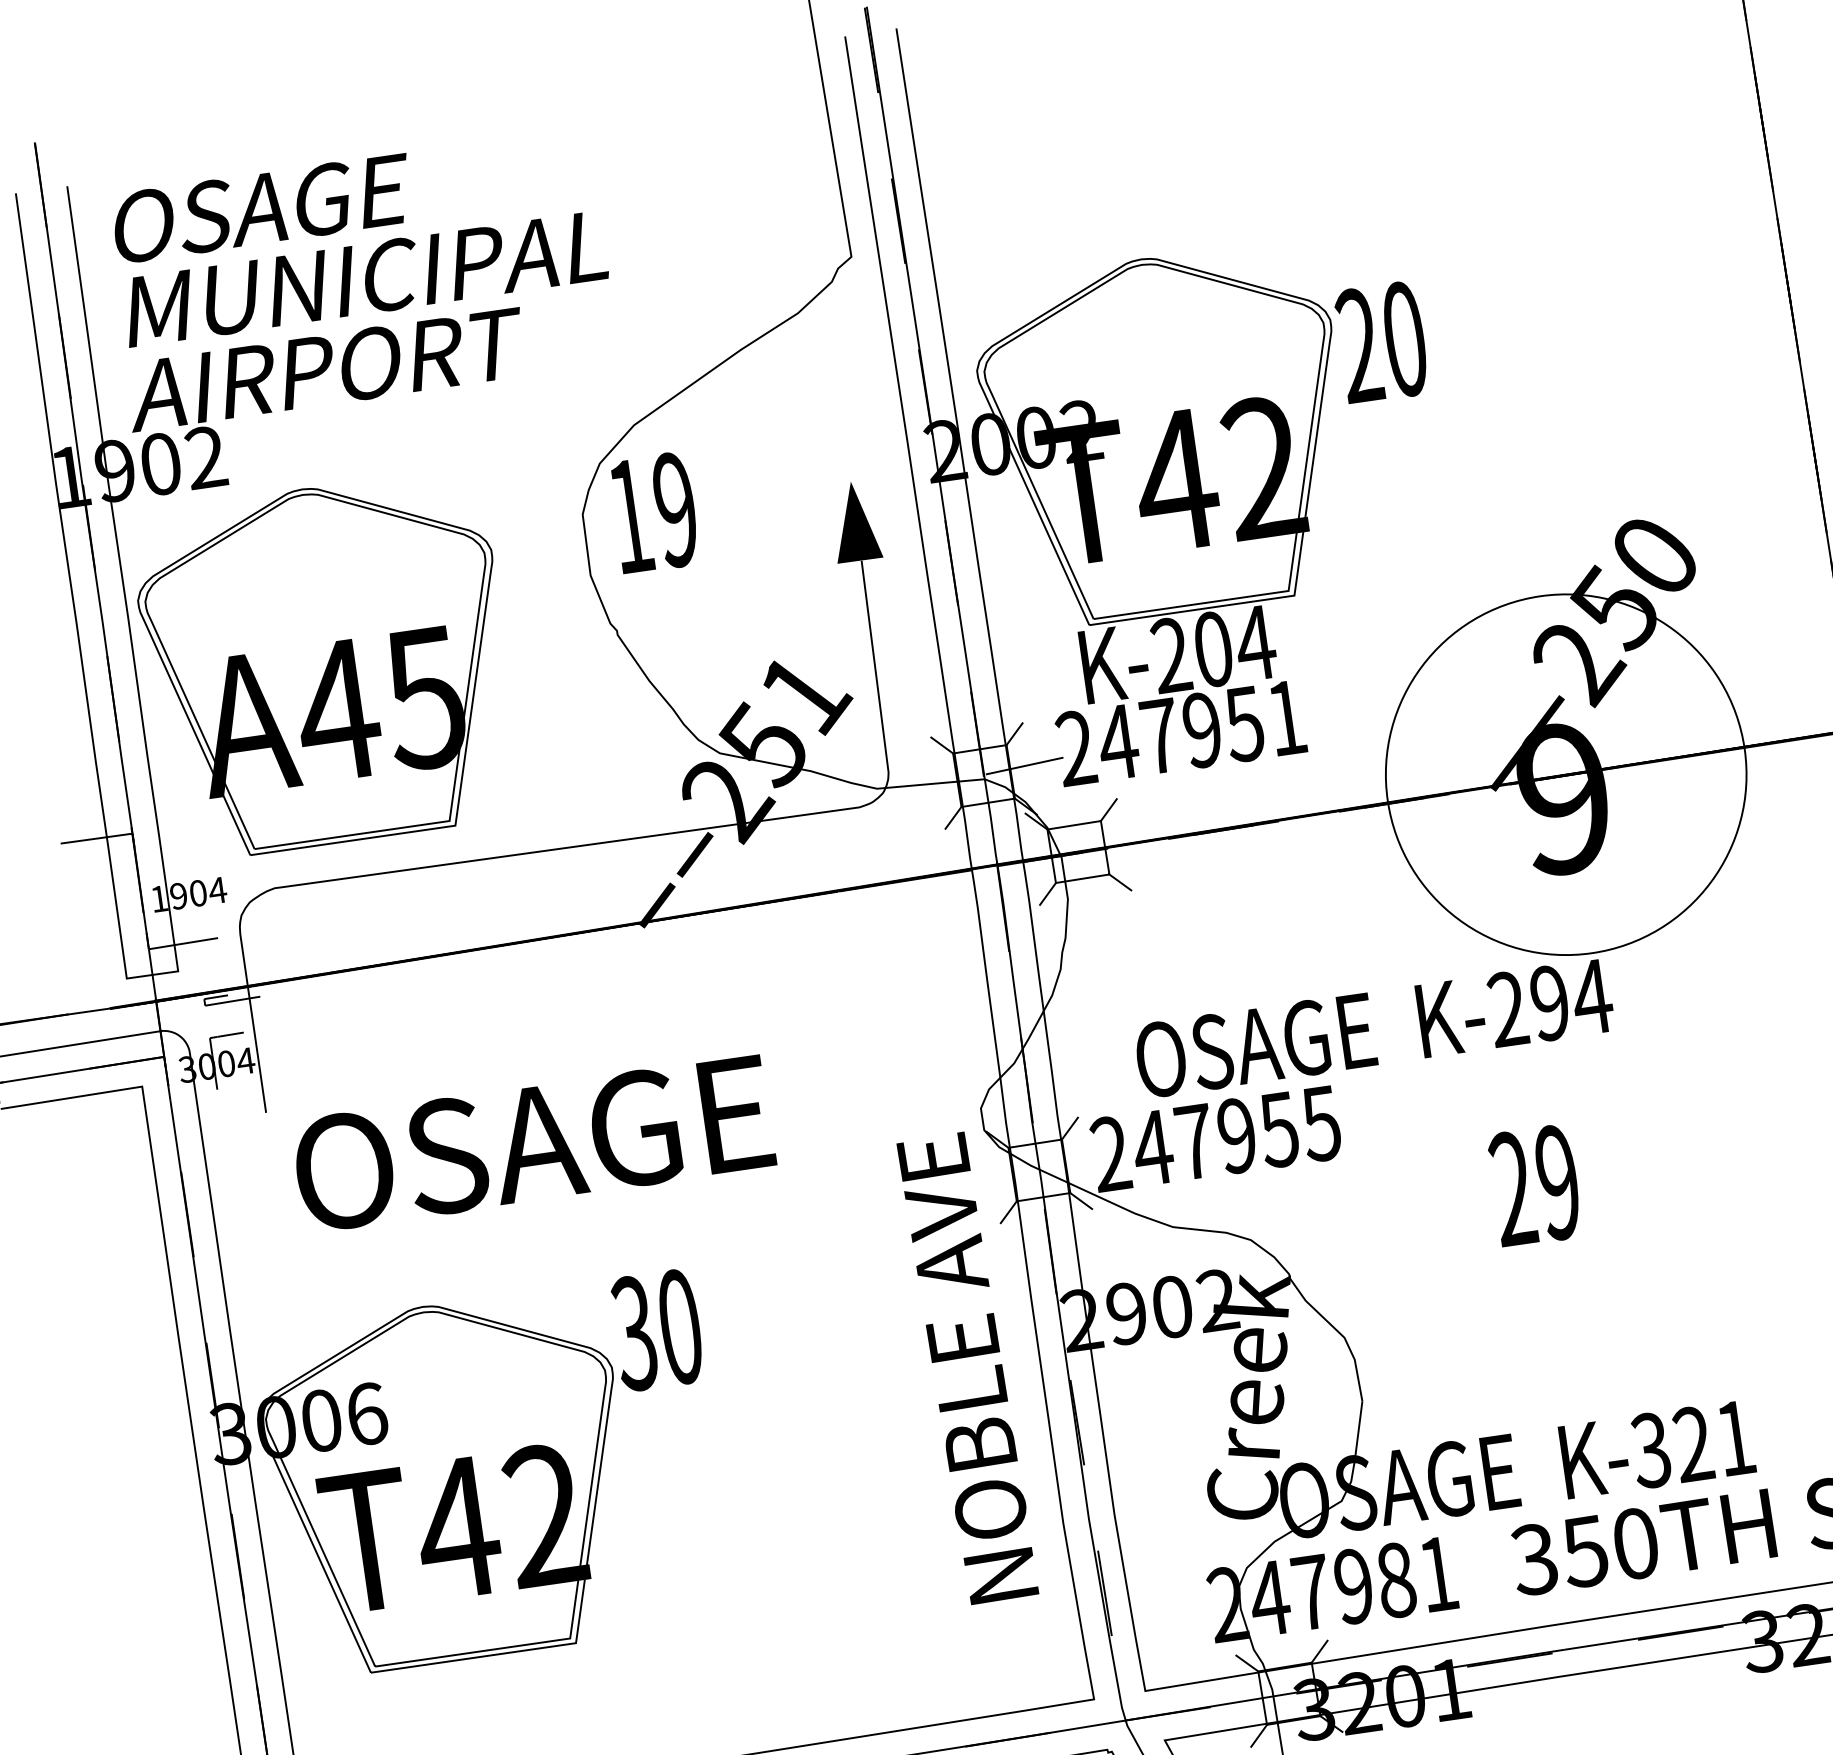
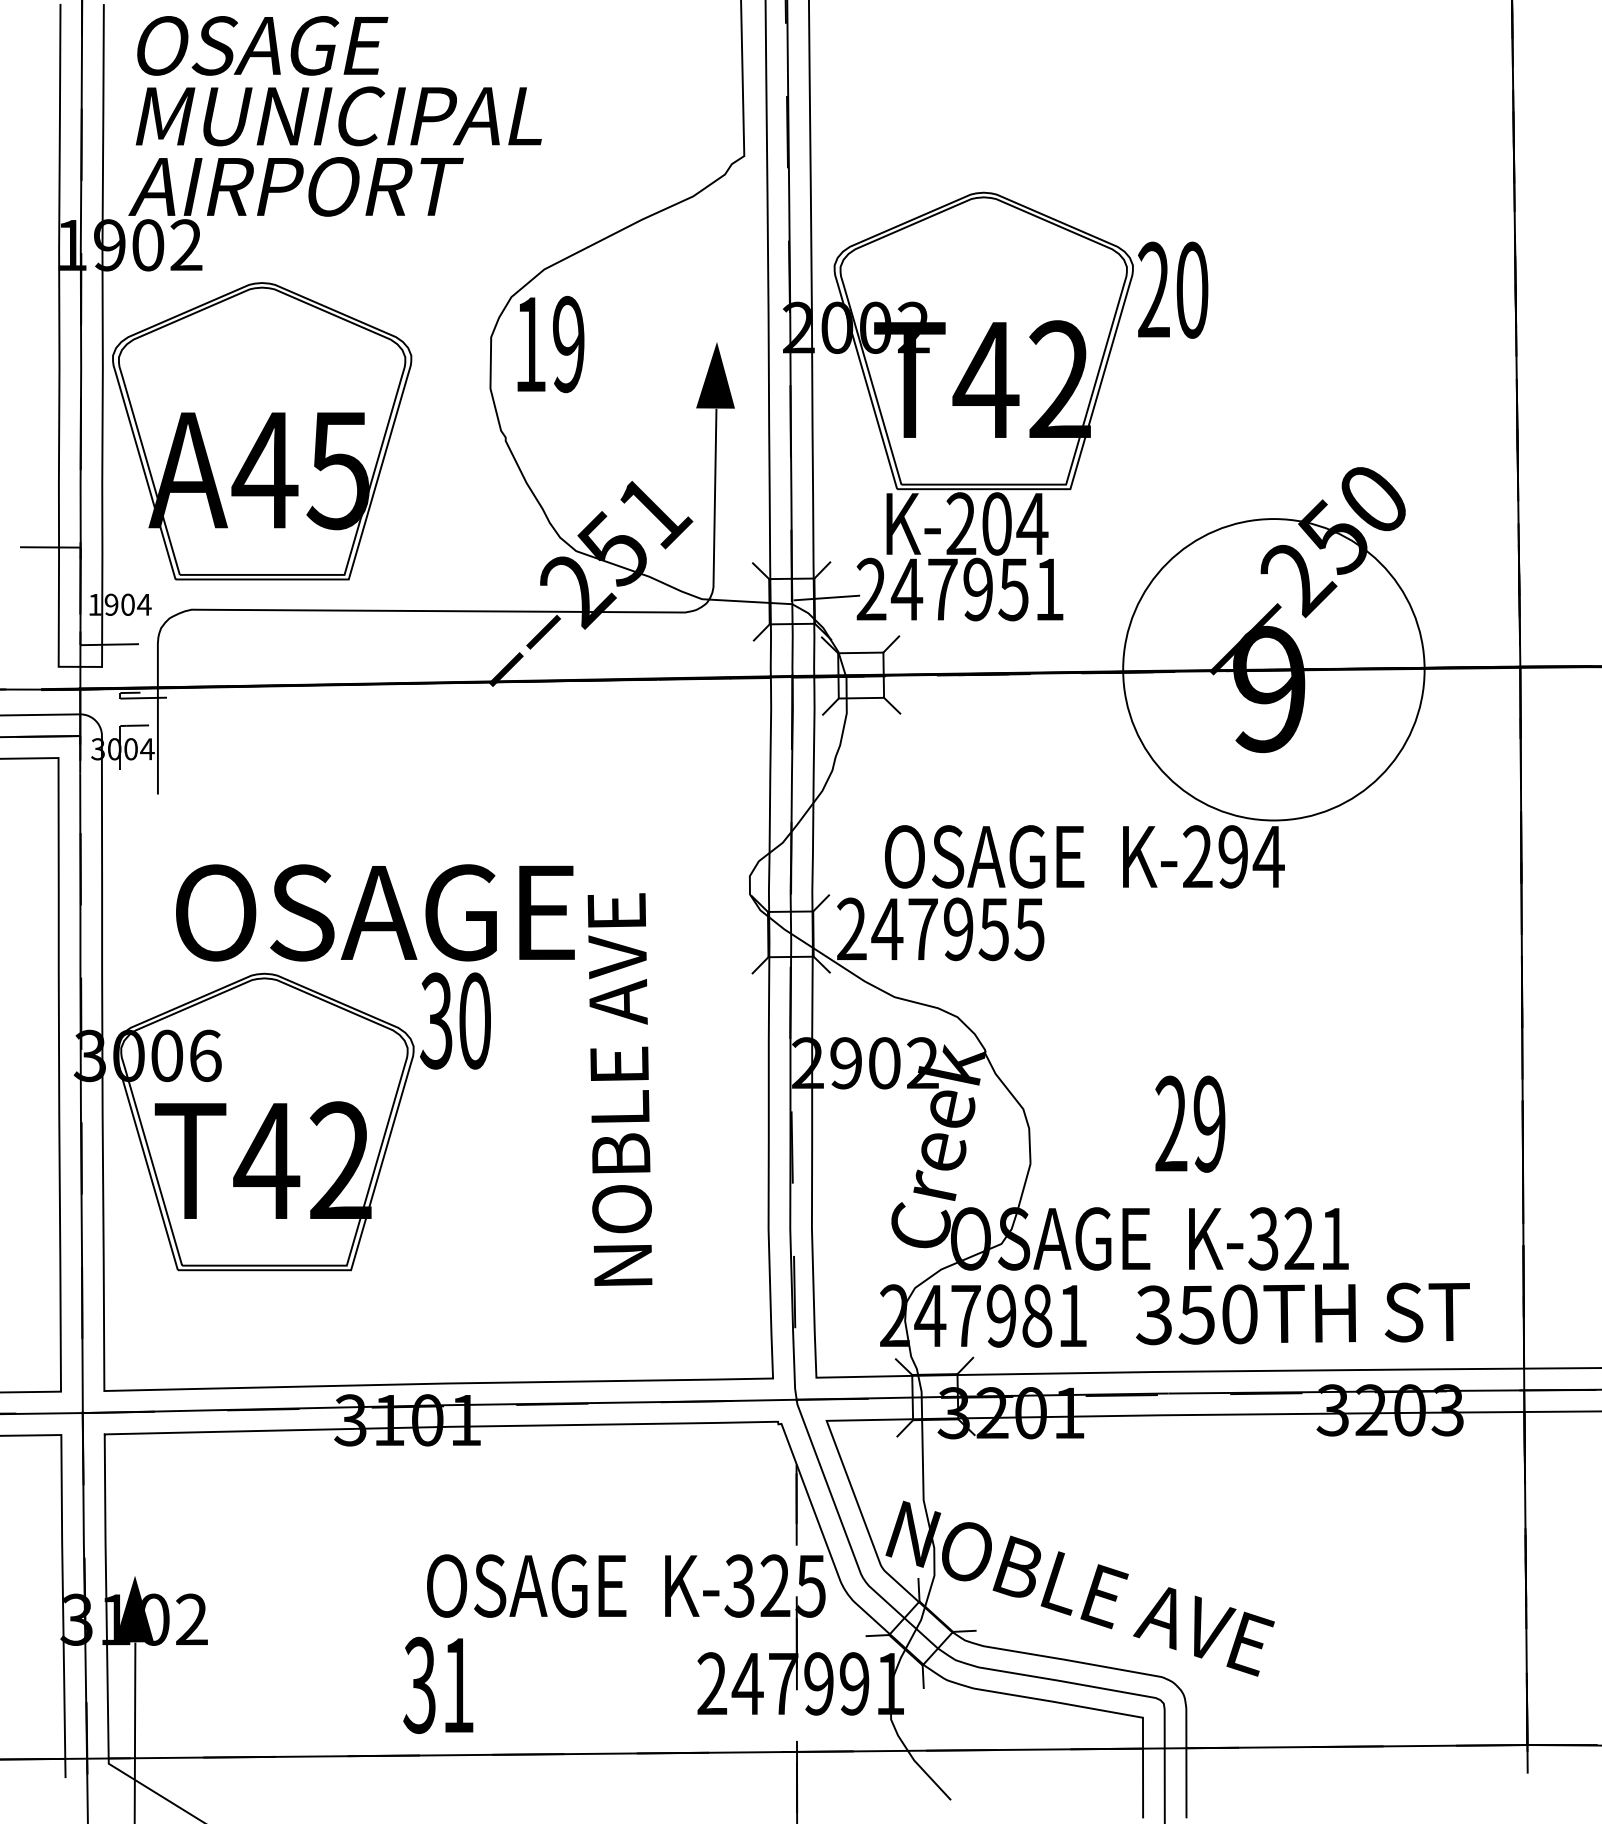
text: (533, 1143) -> (375, 912), moved
text: (1535, 1184) -> (1190, 1123), moved
text: (967, 1368) -> (619, 1089), moved

